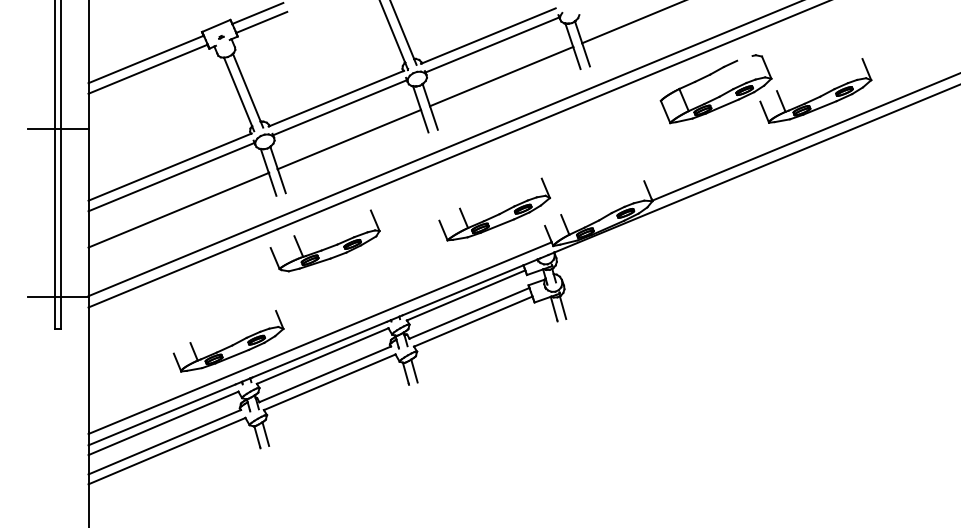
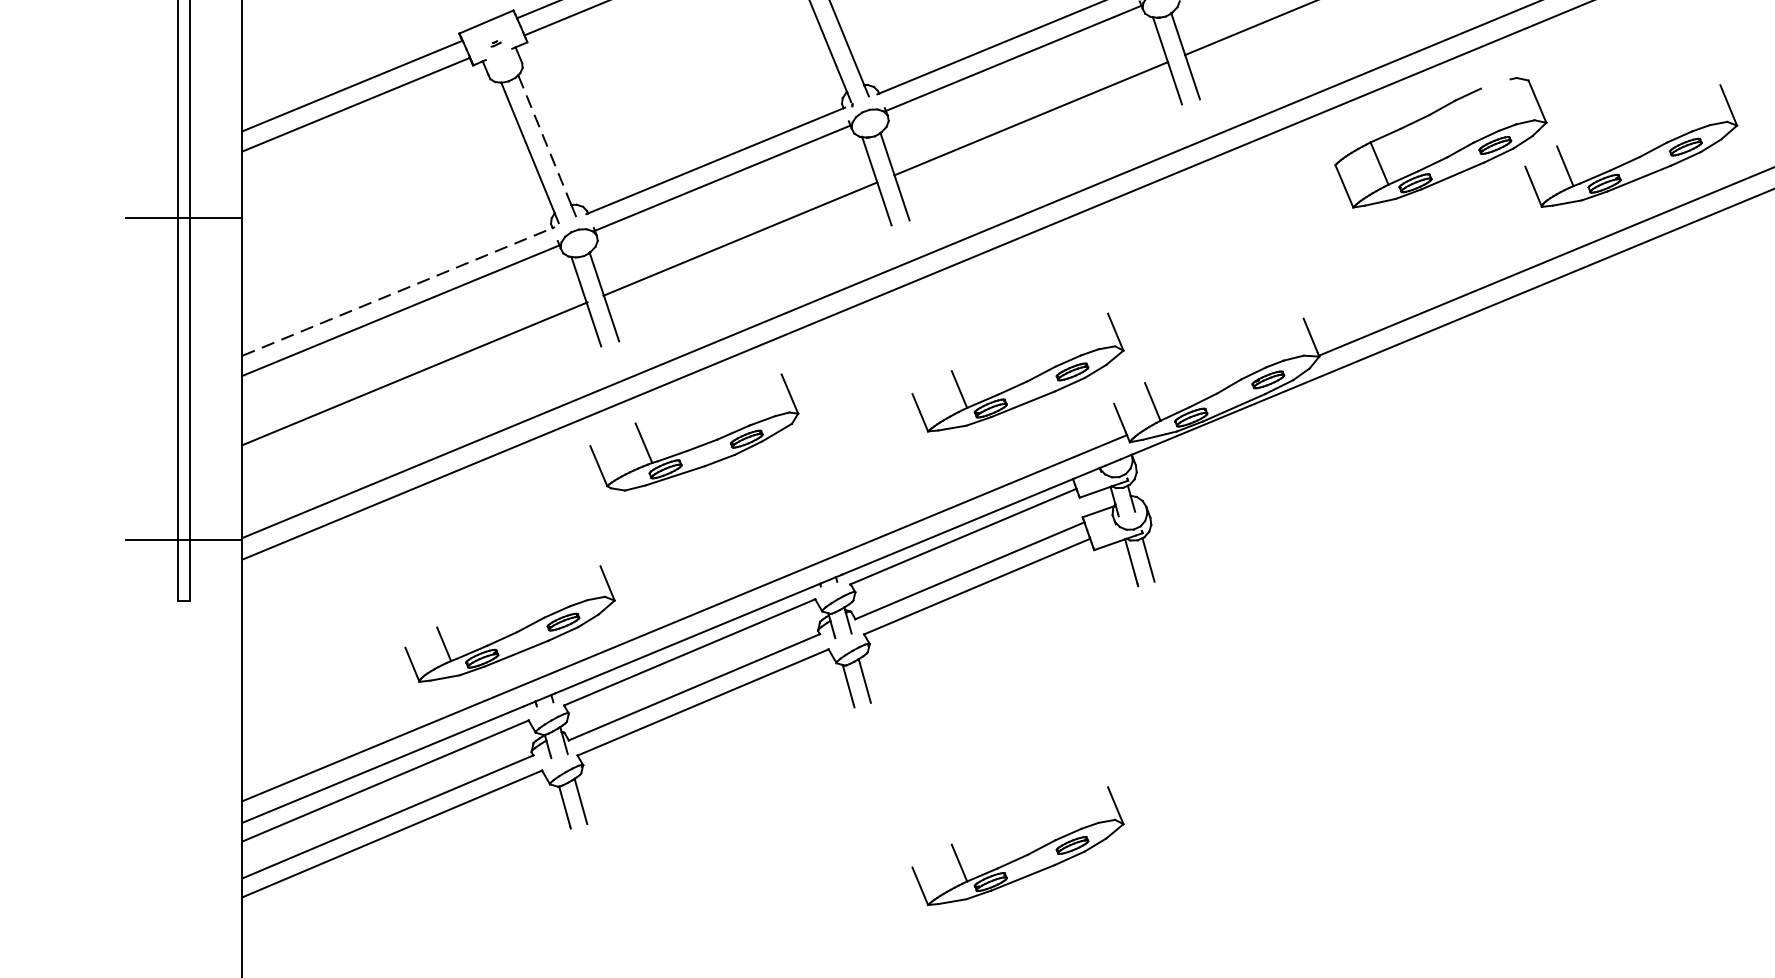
line: (246, 87) -> (544, 139), solid -> dashed
line: (169, 167) -> (397, 292), solid -> dashed
part: (494, 457) -> (1017, 846), added

